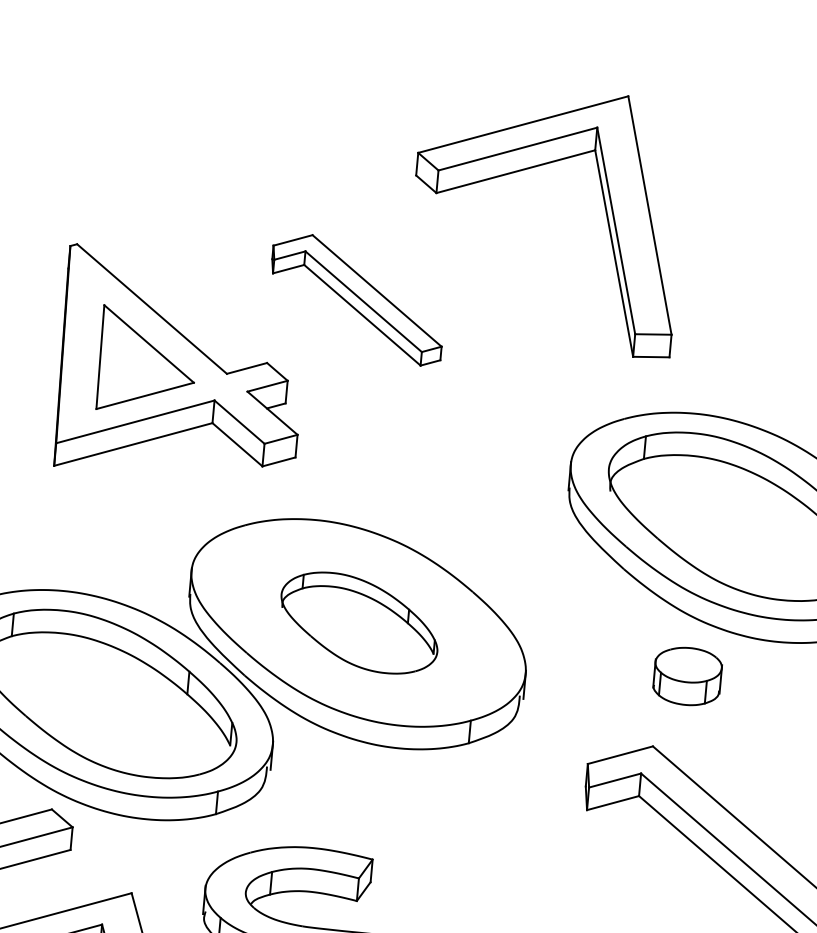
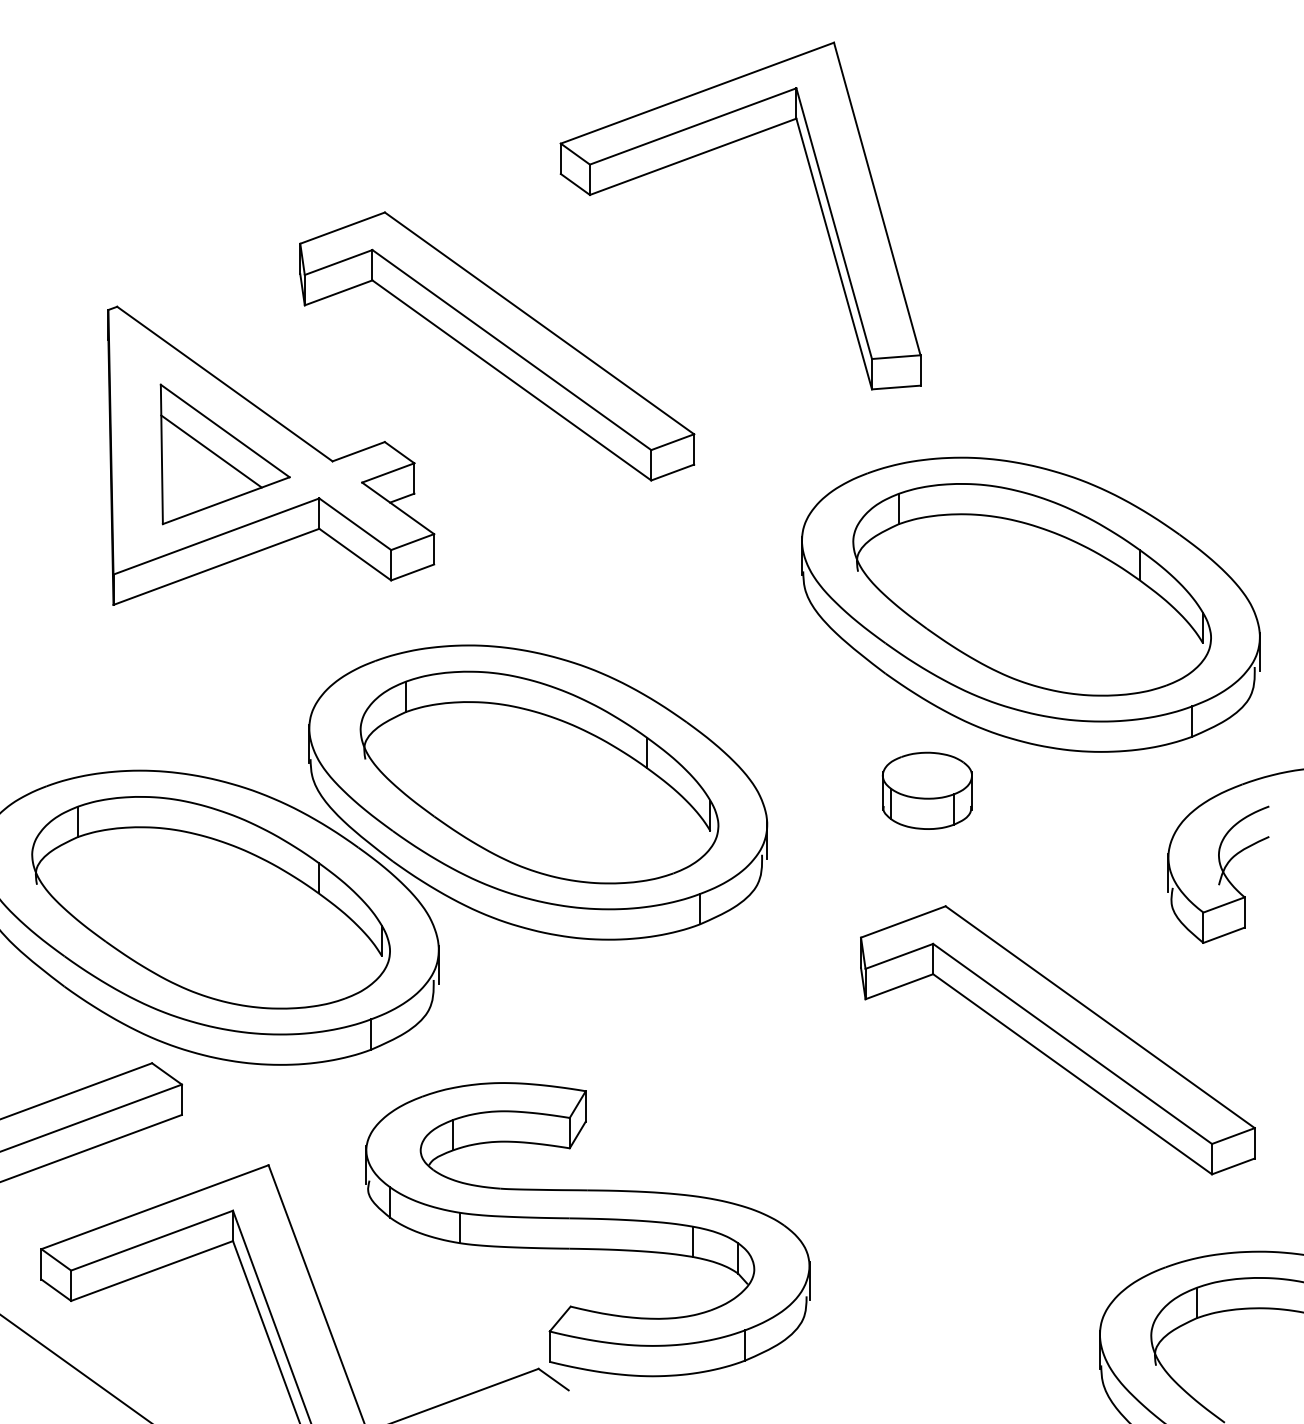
part: (357, 299) -> (497, 346), size x1.67
line: (137, 358) -> (211, 451), added
part: (359, 623) -> (539, 777), size x1.67
part: (686, 676) -> (926, 790), moved

